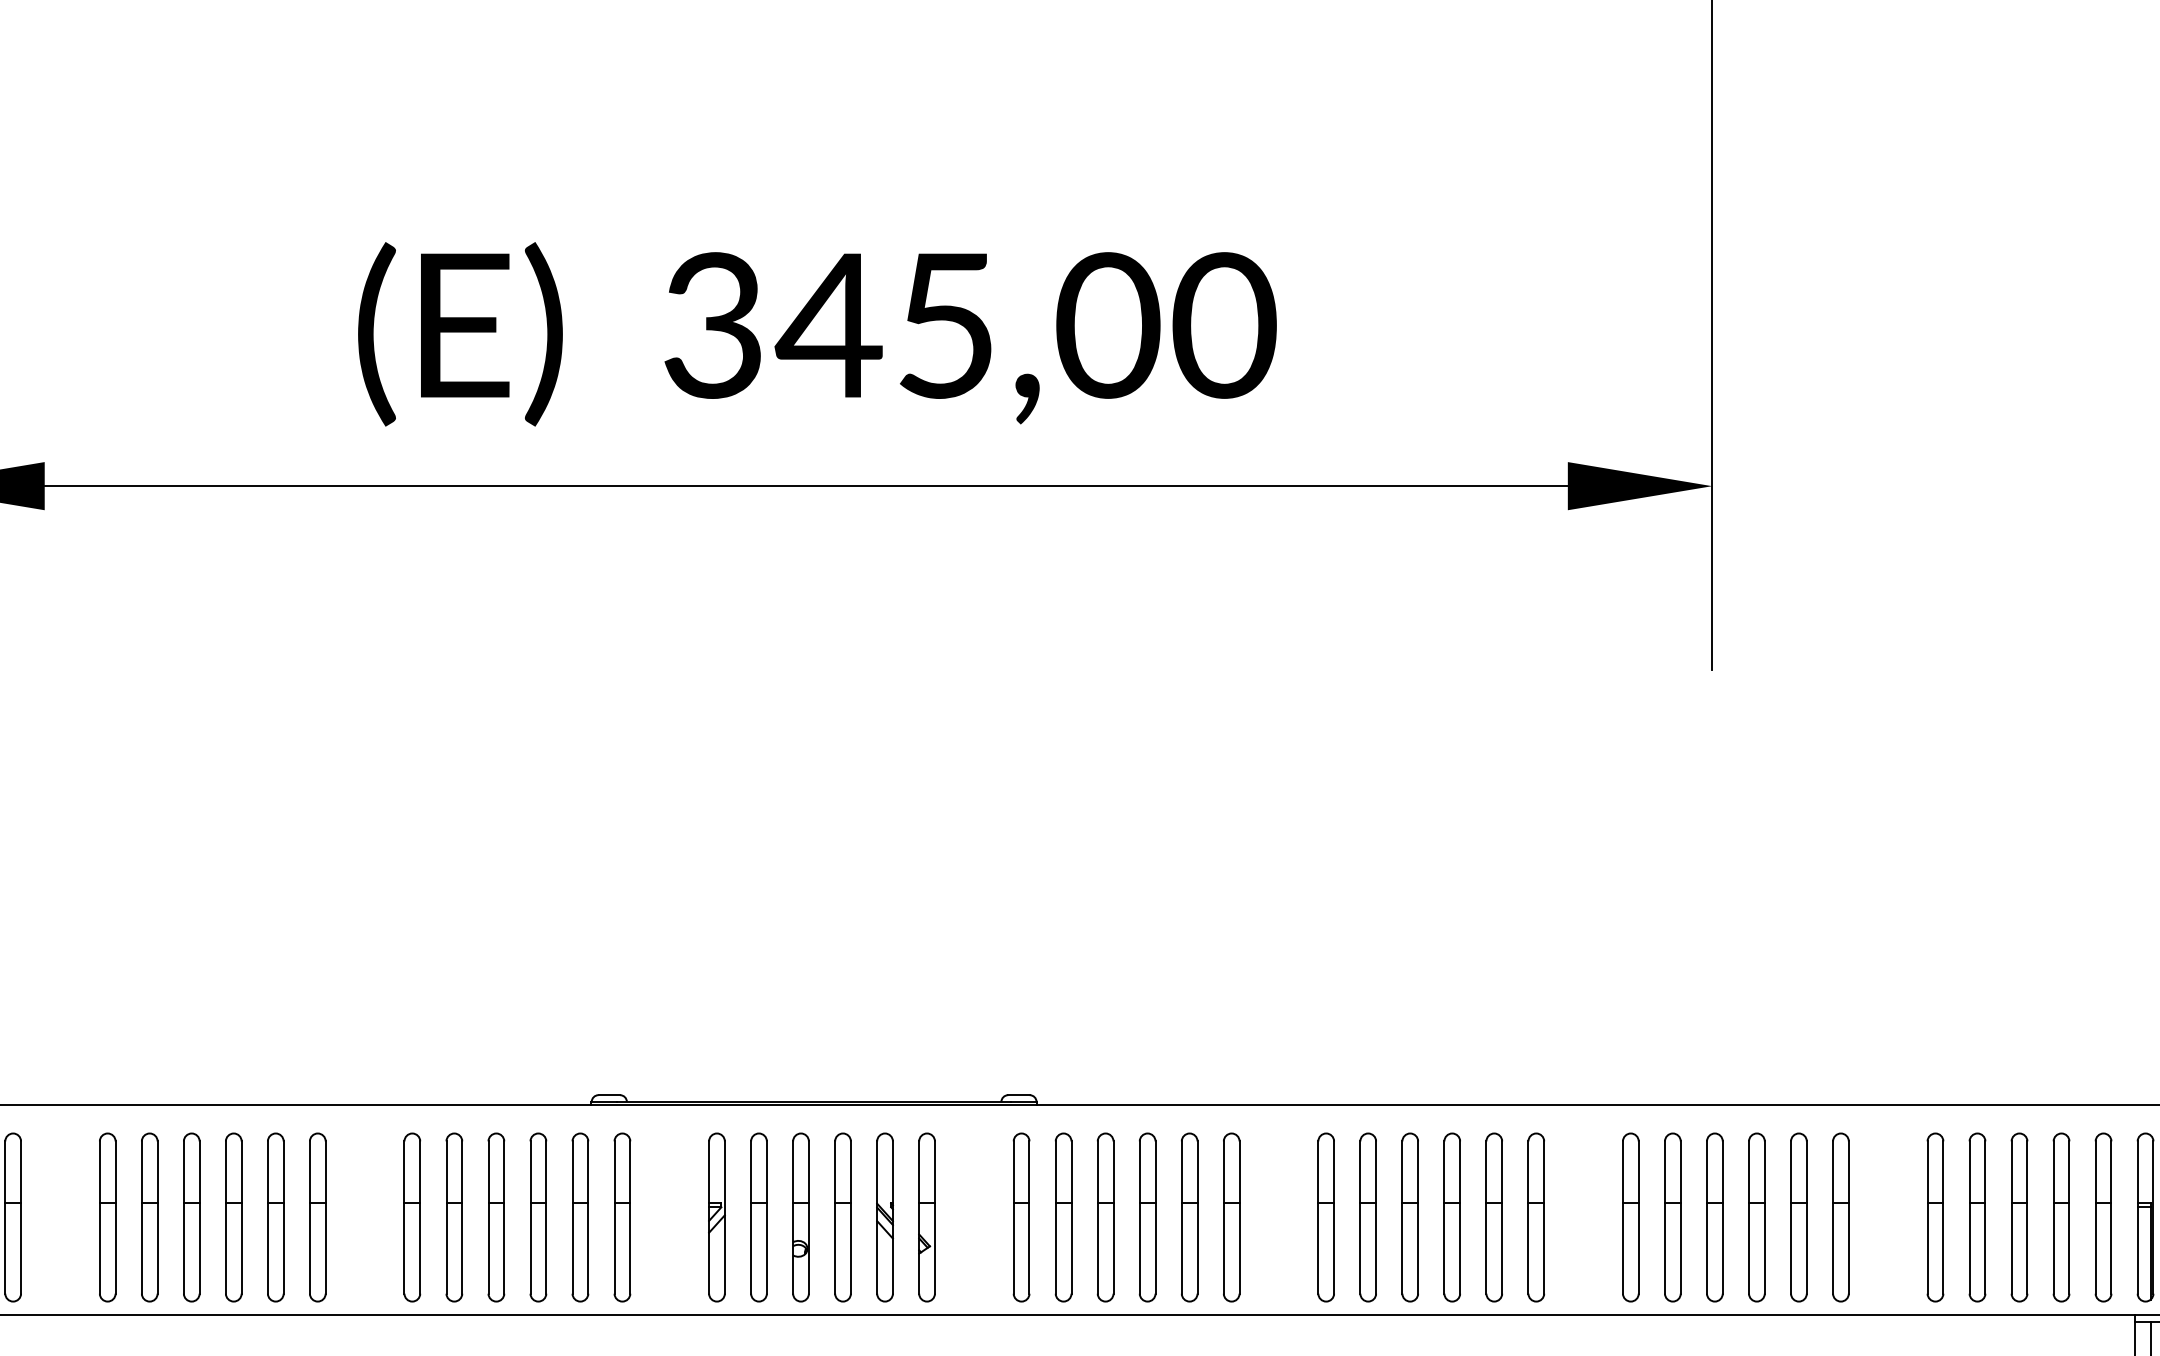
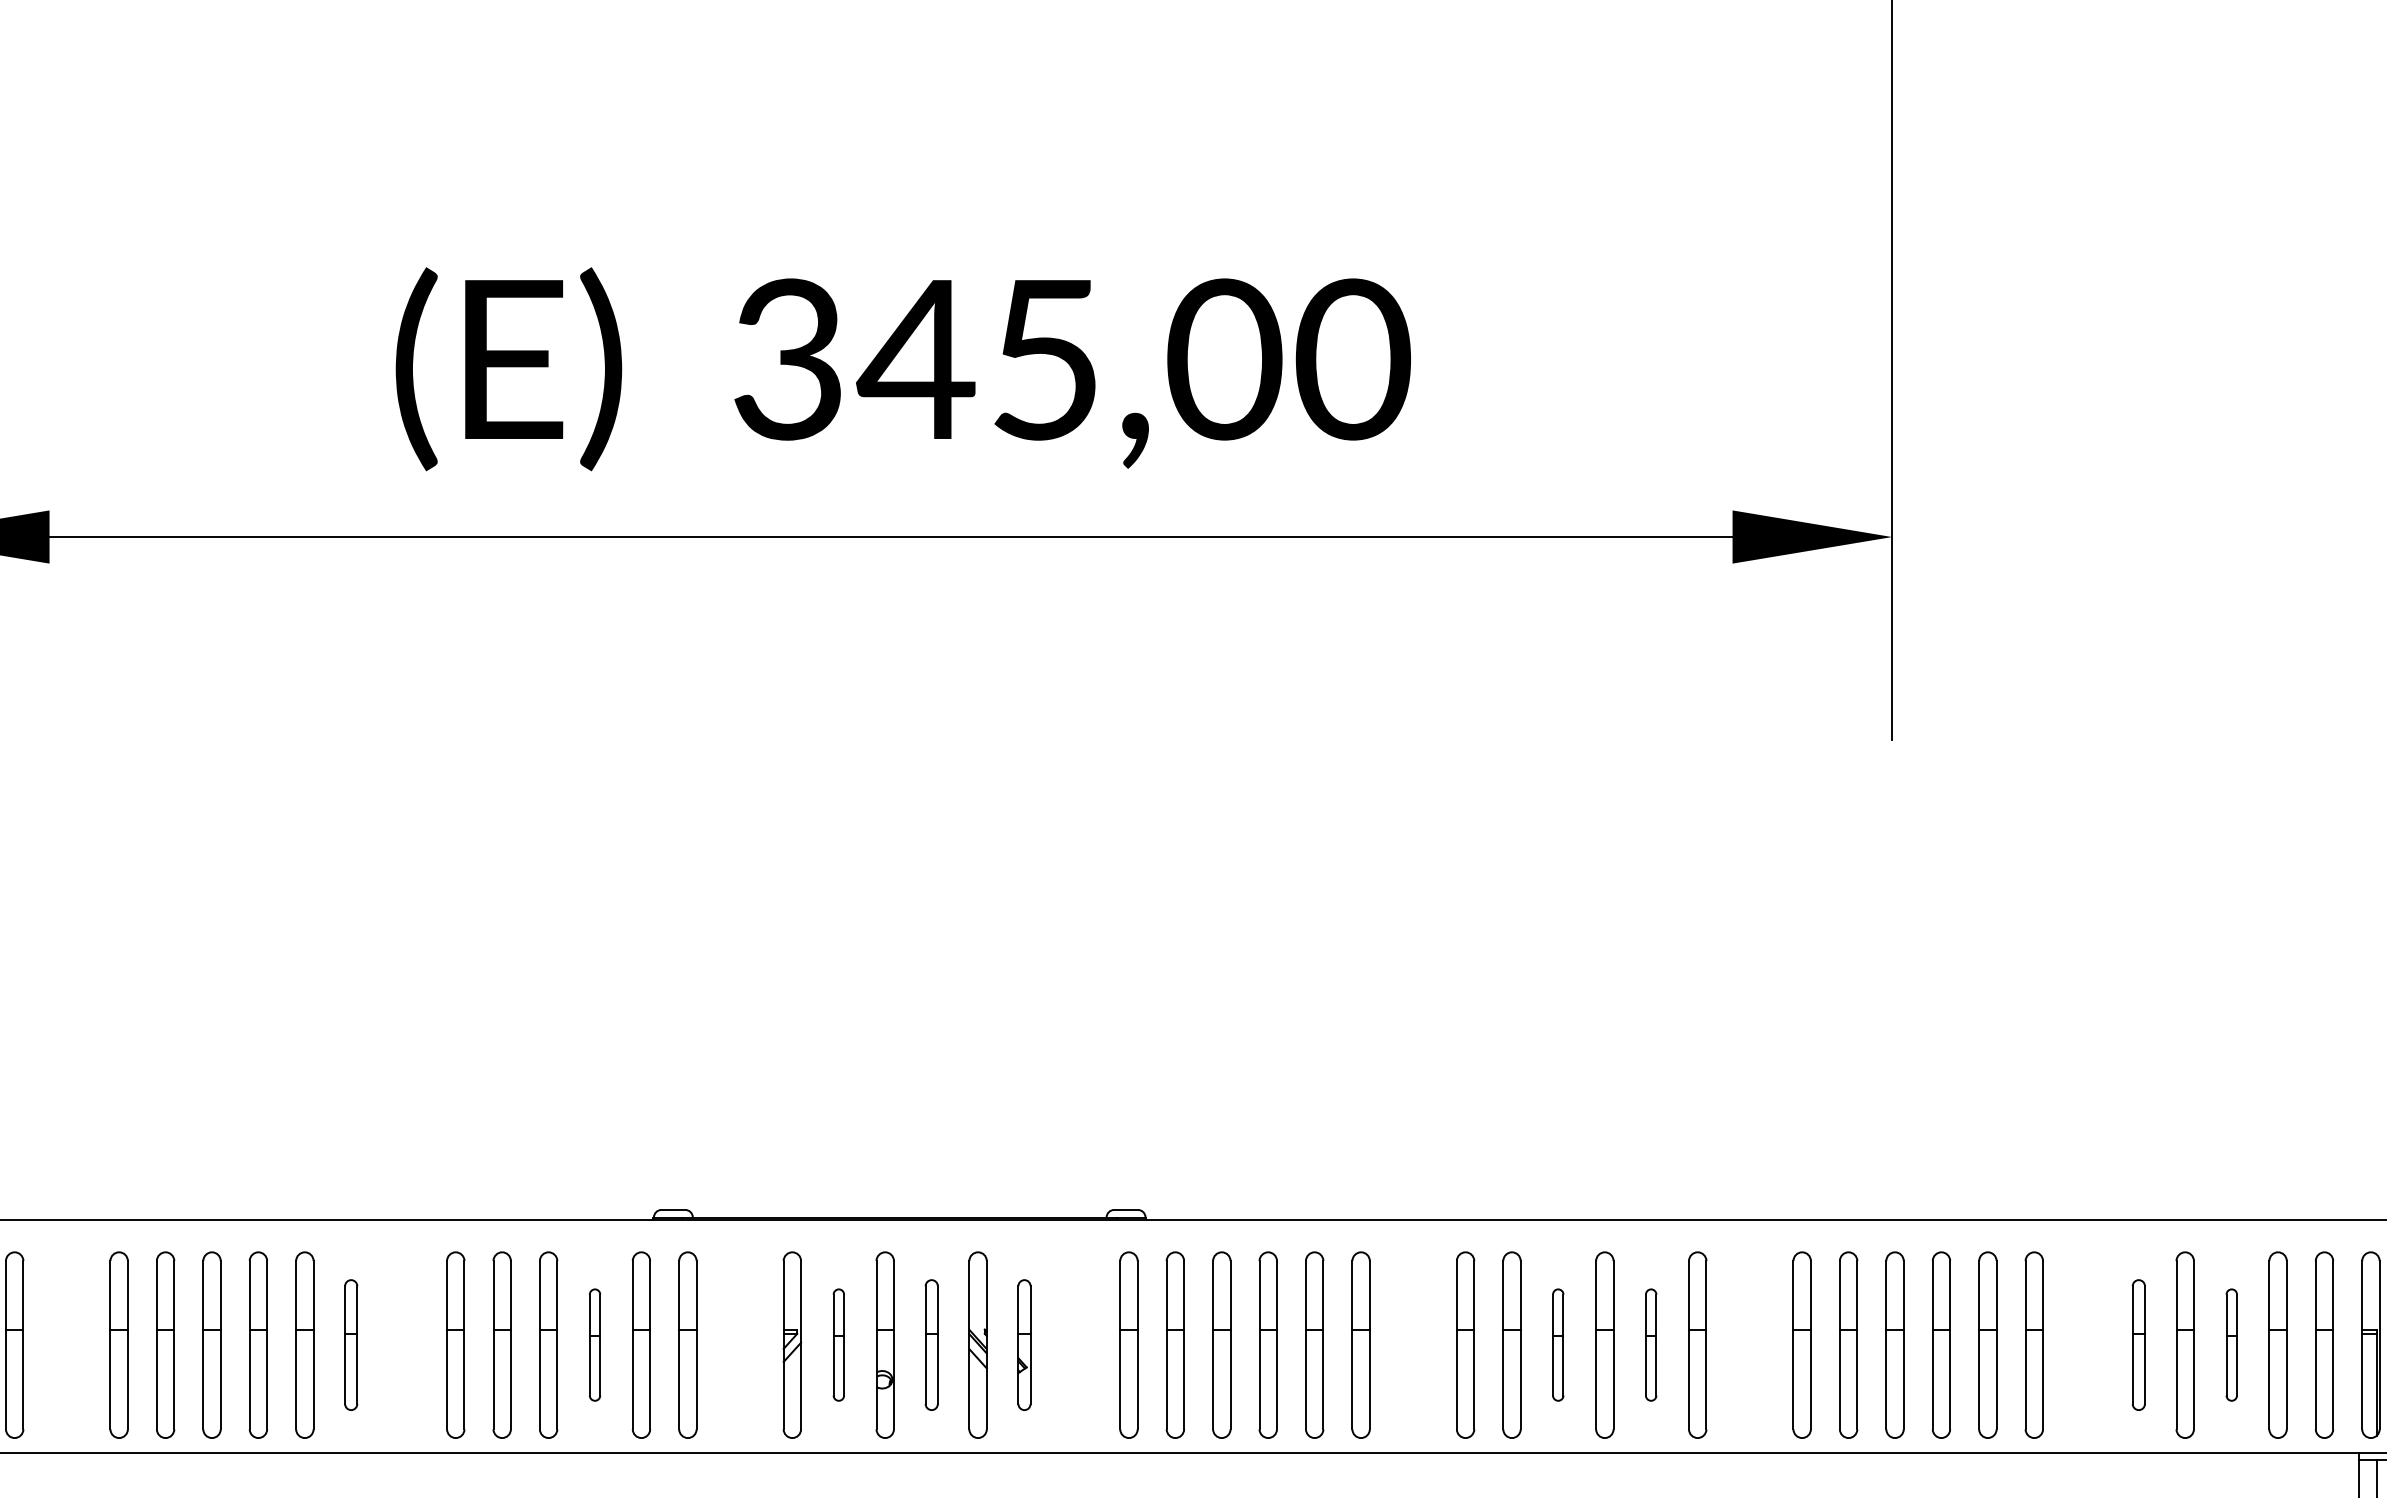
part: (317, 1216) -> (350, 1344), size x0.7
part: (537, 1216) -> (594, 1344), size x0.6
part: (758, 1216) -> (838, 1344), size x0.6
part: (842, 1216) -> (931, 1344), size x0.7
part: (927, 1216) -> (1024, 1344), size x0.7
part: (1409, 1216) -> (1557, 1344), size x0.6
part: (1493, 1216) -> (1650, 1344), size x0.6
part: (1935, 1216) -> (2138, 1344), size x0.7
part: (2019, 1216) -> (2231, 1344), size x0.6

